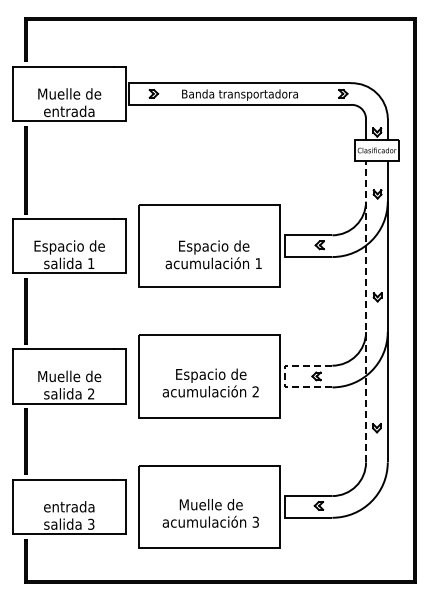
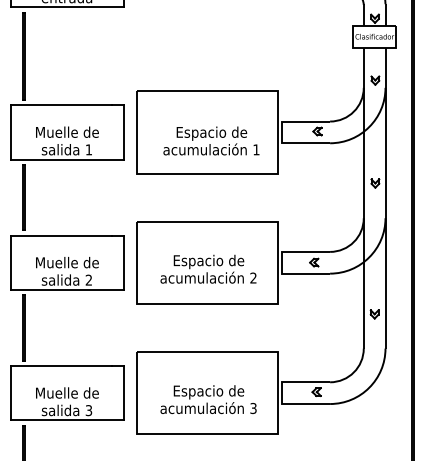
text: (69, 247) -> (67, 133), Espacio de -> Muelle de
line: (366, 311) -> (364, 197), dashed -> solid
line: (284, 376) -> (282, 262), dashed -> solid
text: (69, 506) -> (67, 392), entrada -> Muelle de
text: (211, 506) -> (209, 392), Muelle de -> Espacio de

